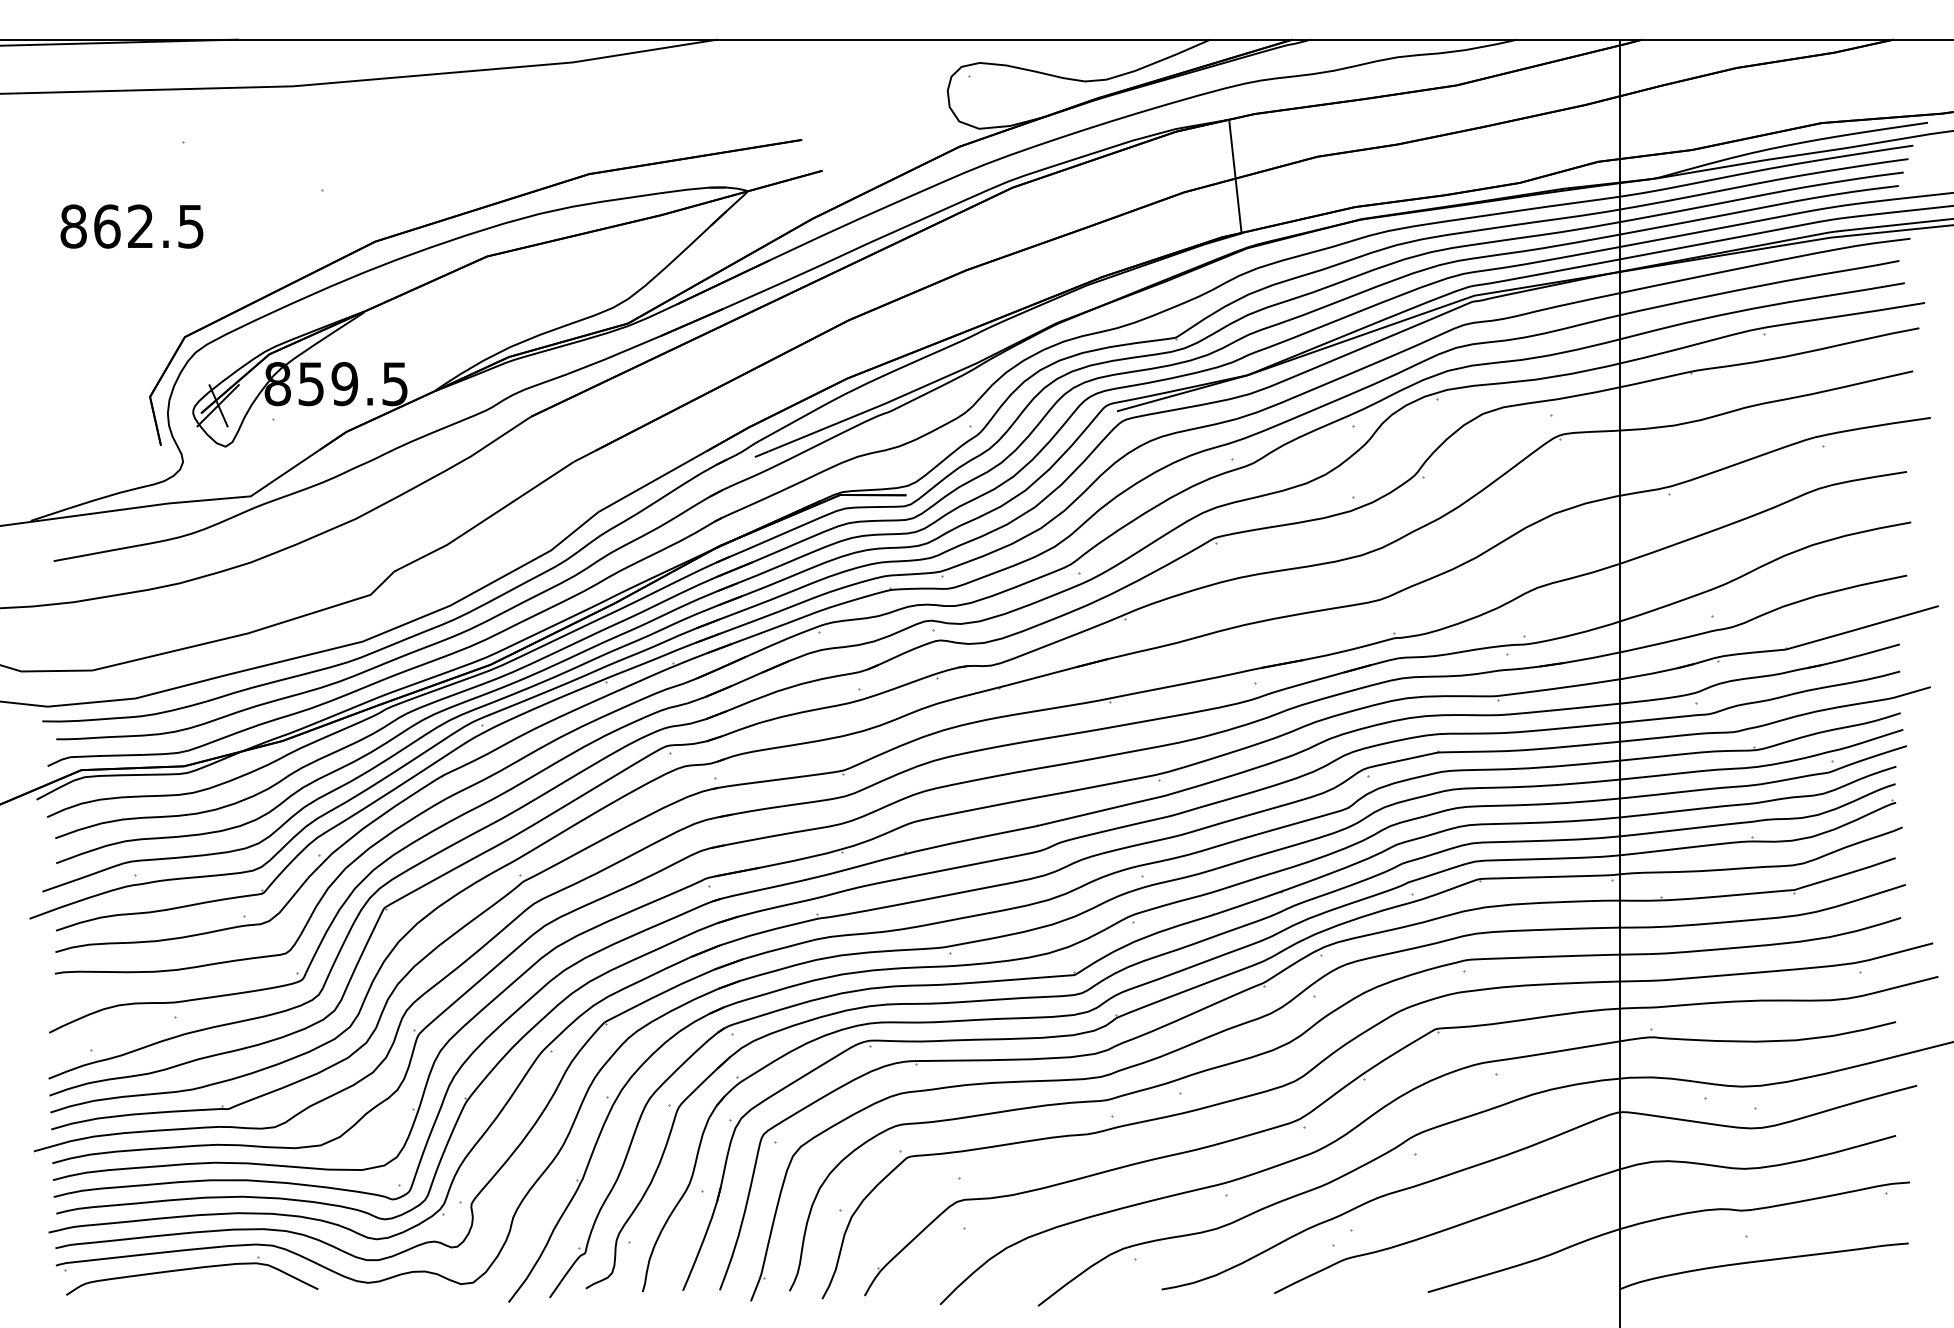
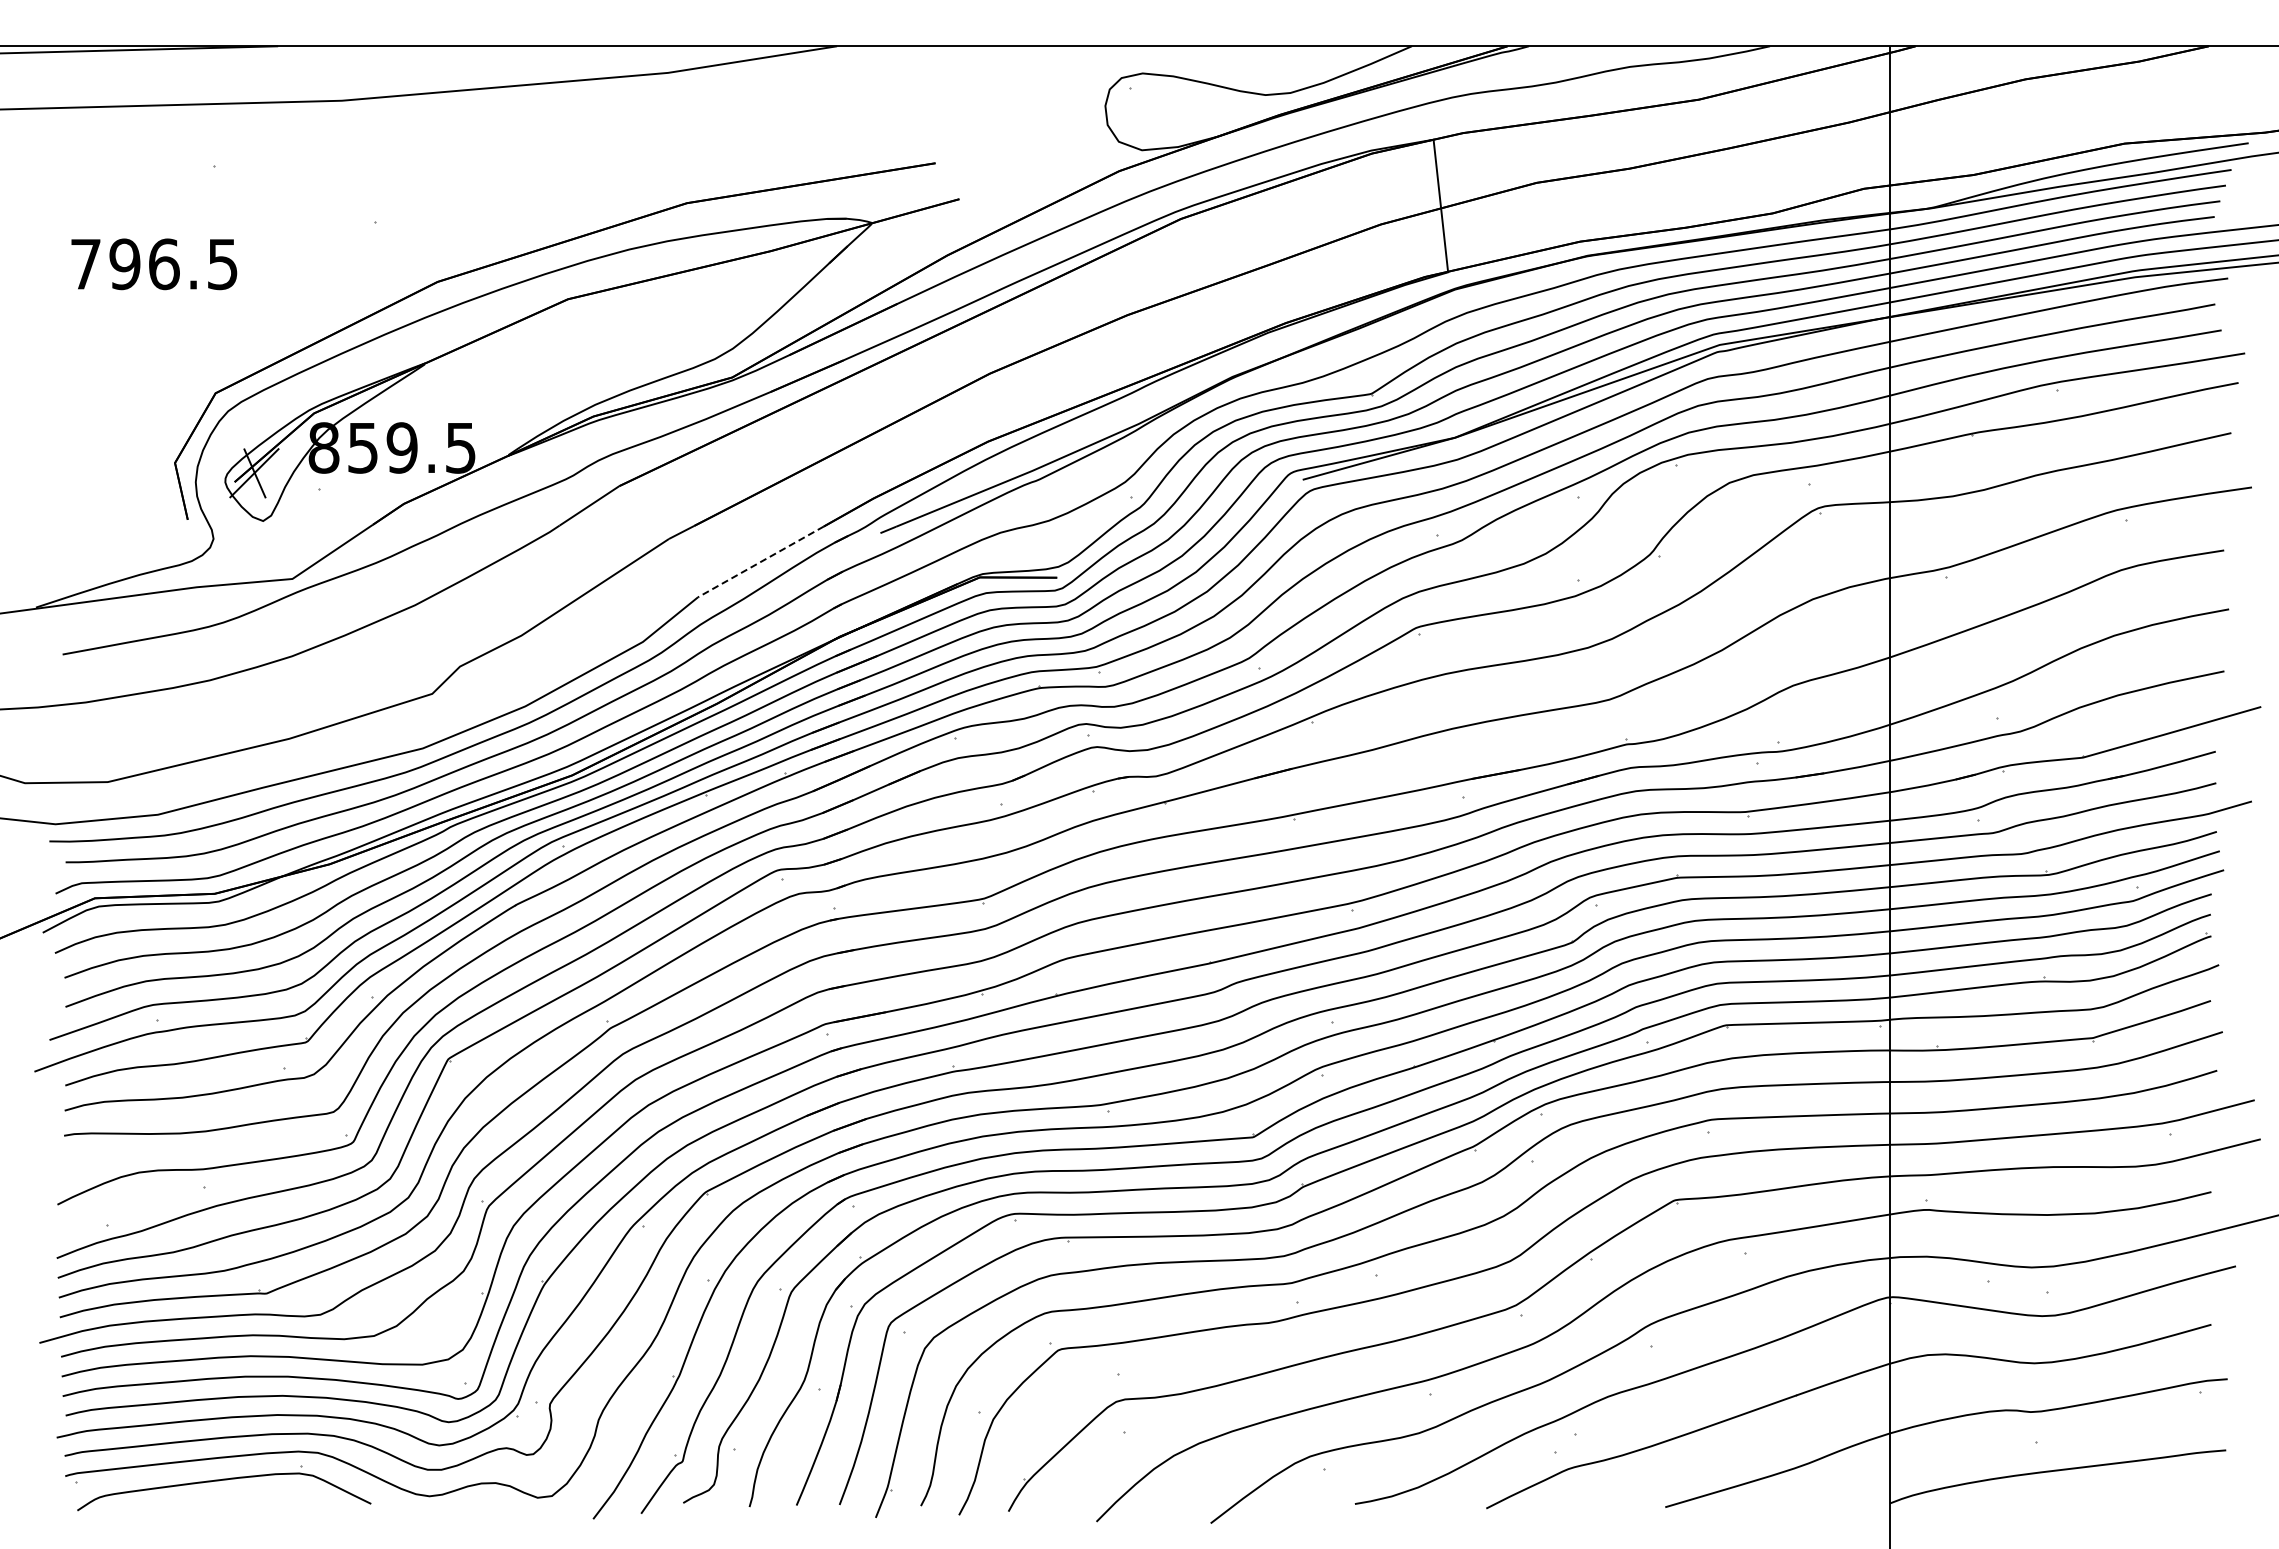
text: (106, 226) -> (124, 264), 862.5 -> 796.5
line: (652, 482) -> (760, 562), solid -> dashed

